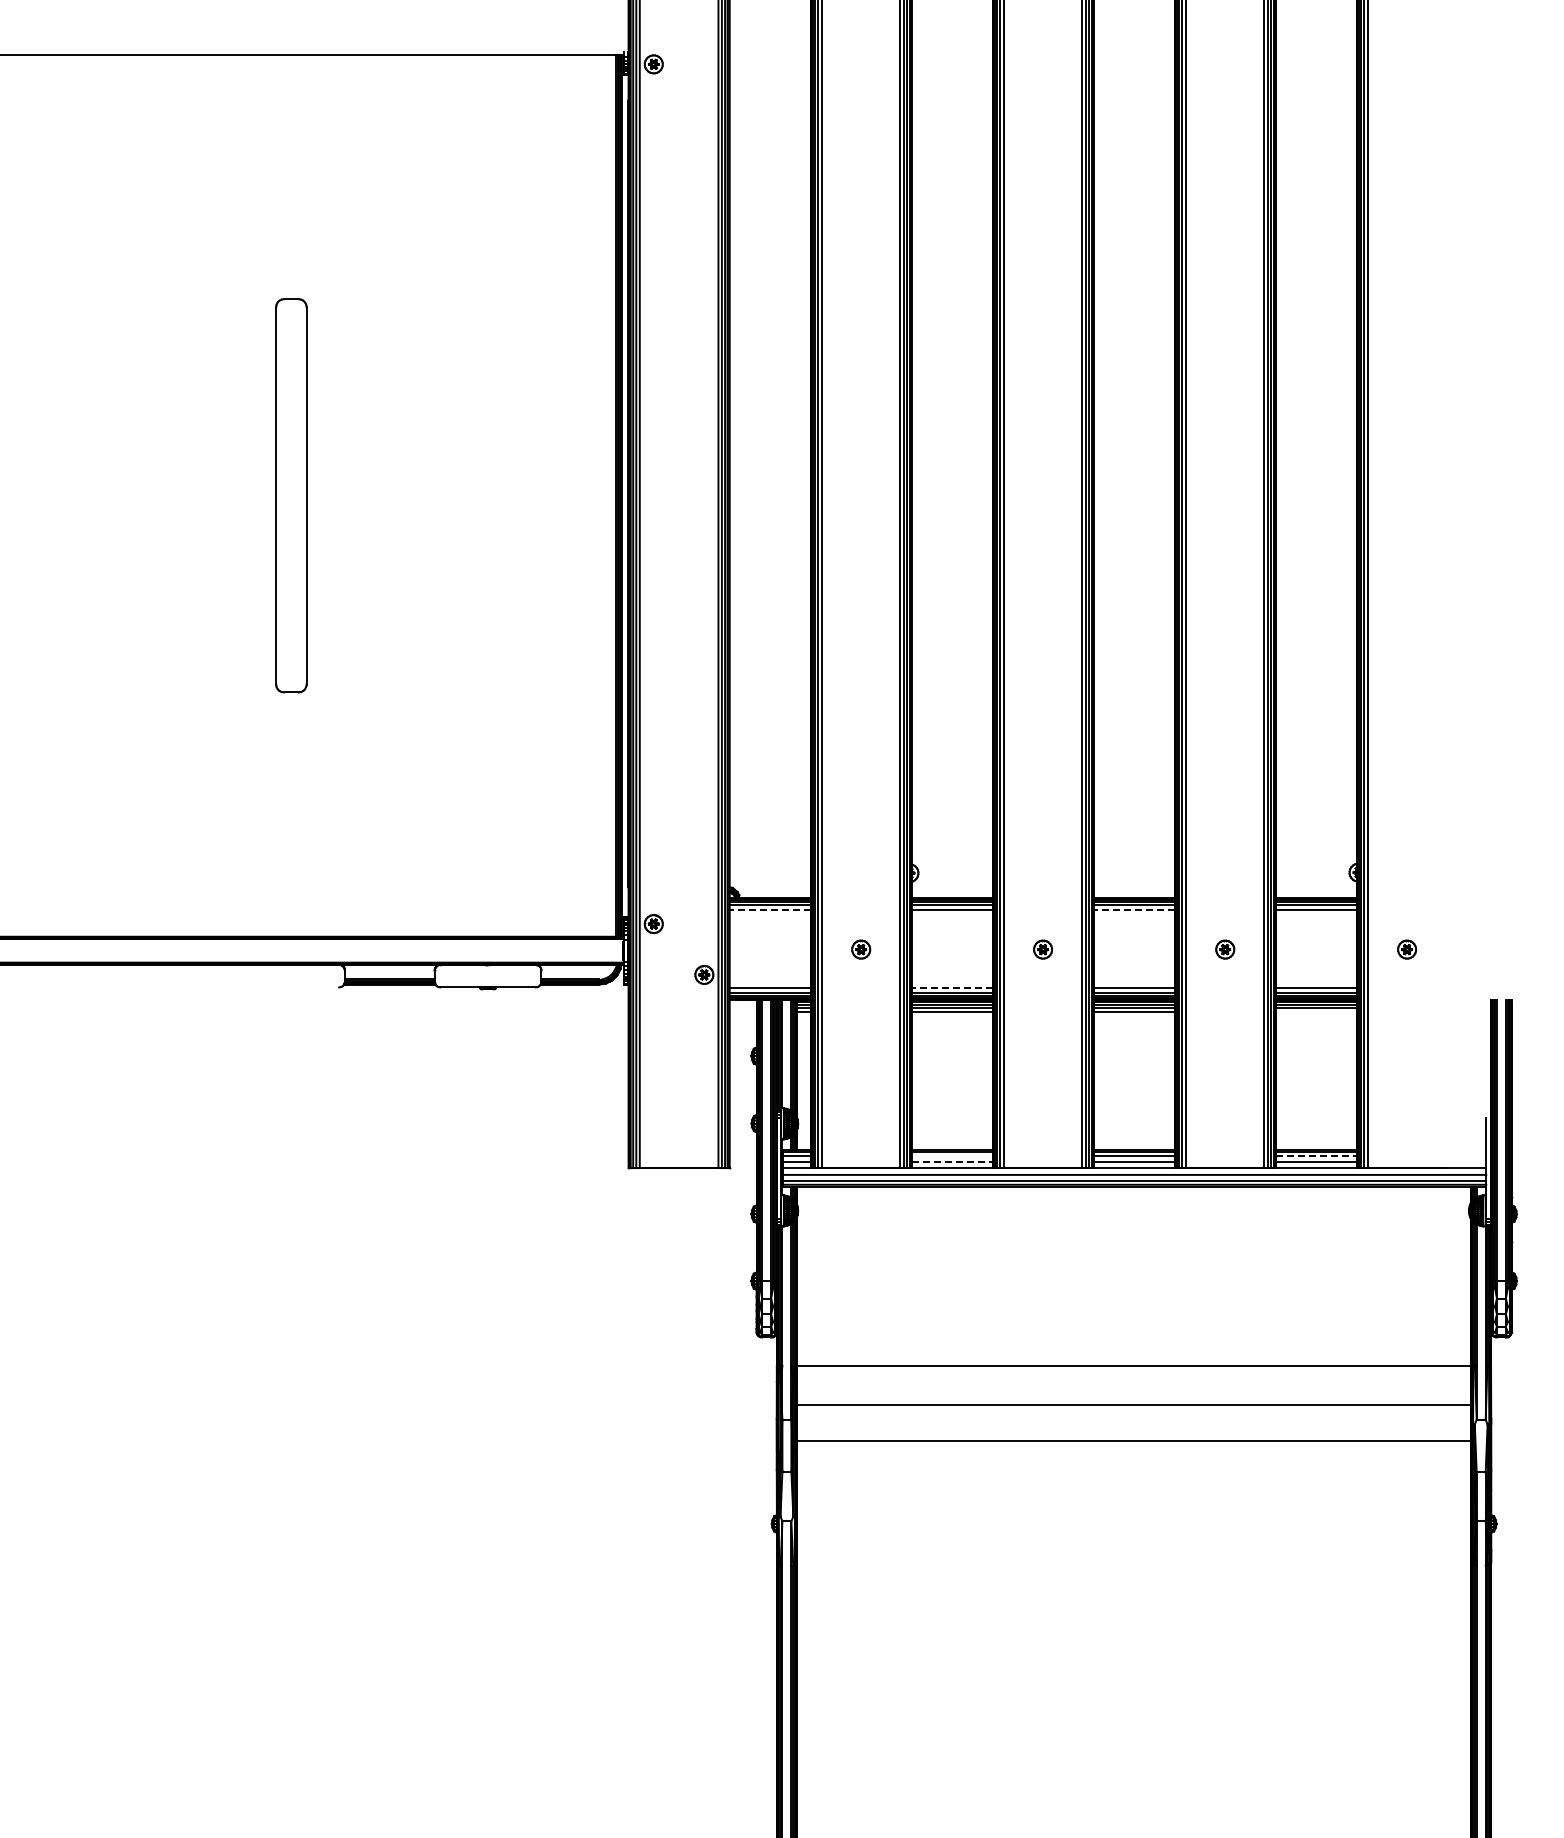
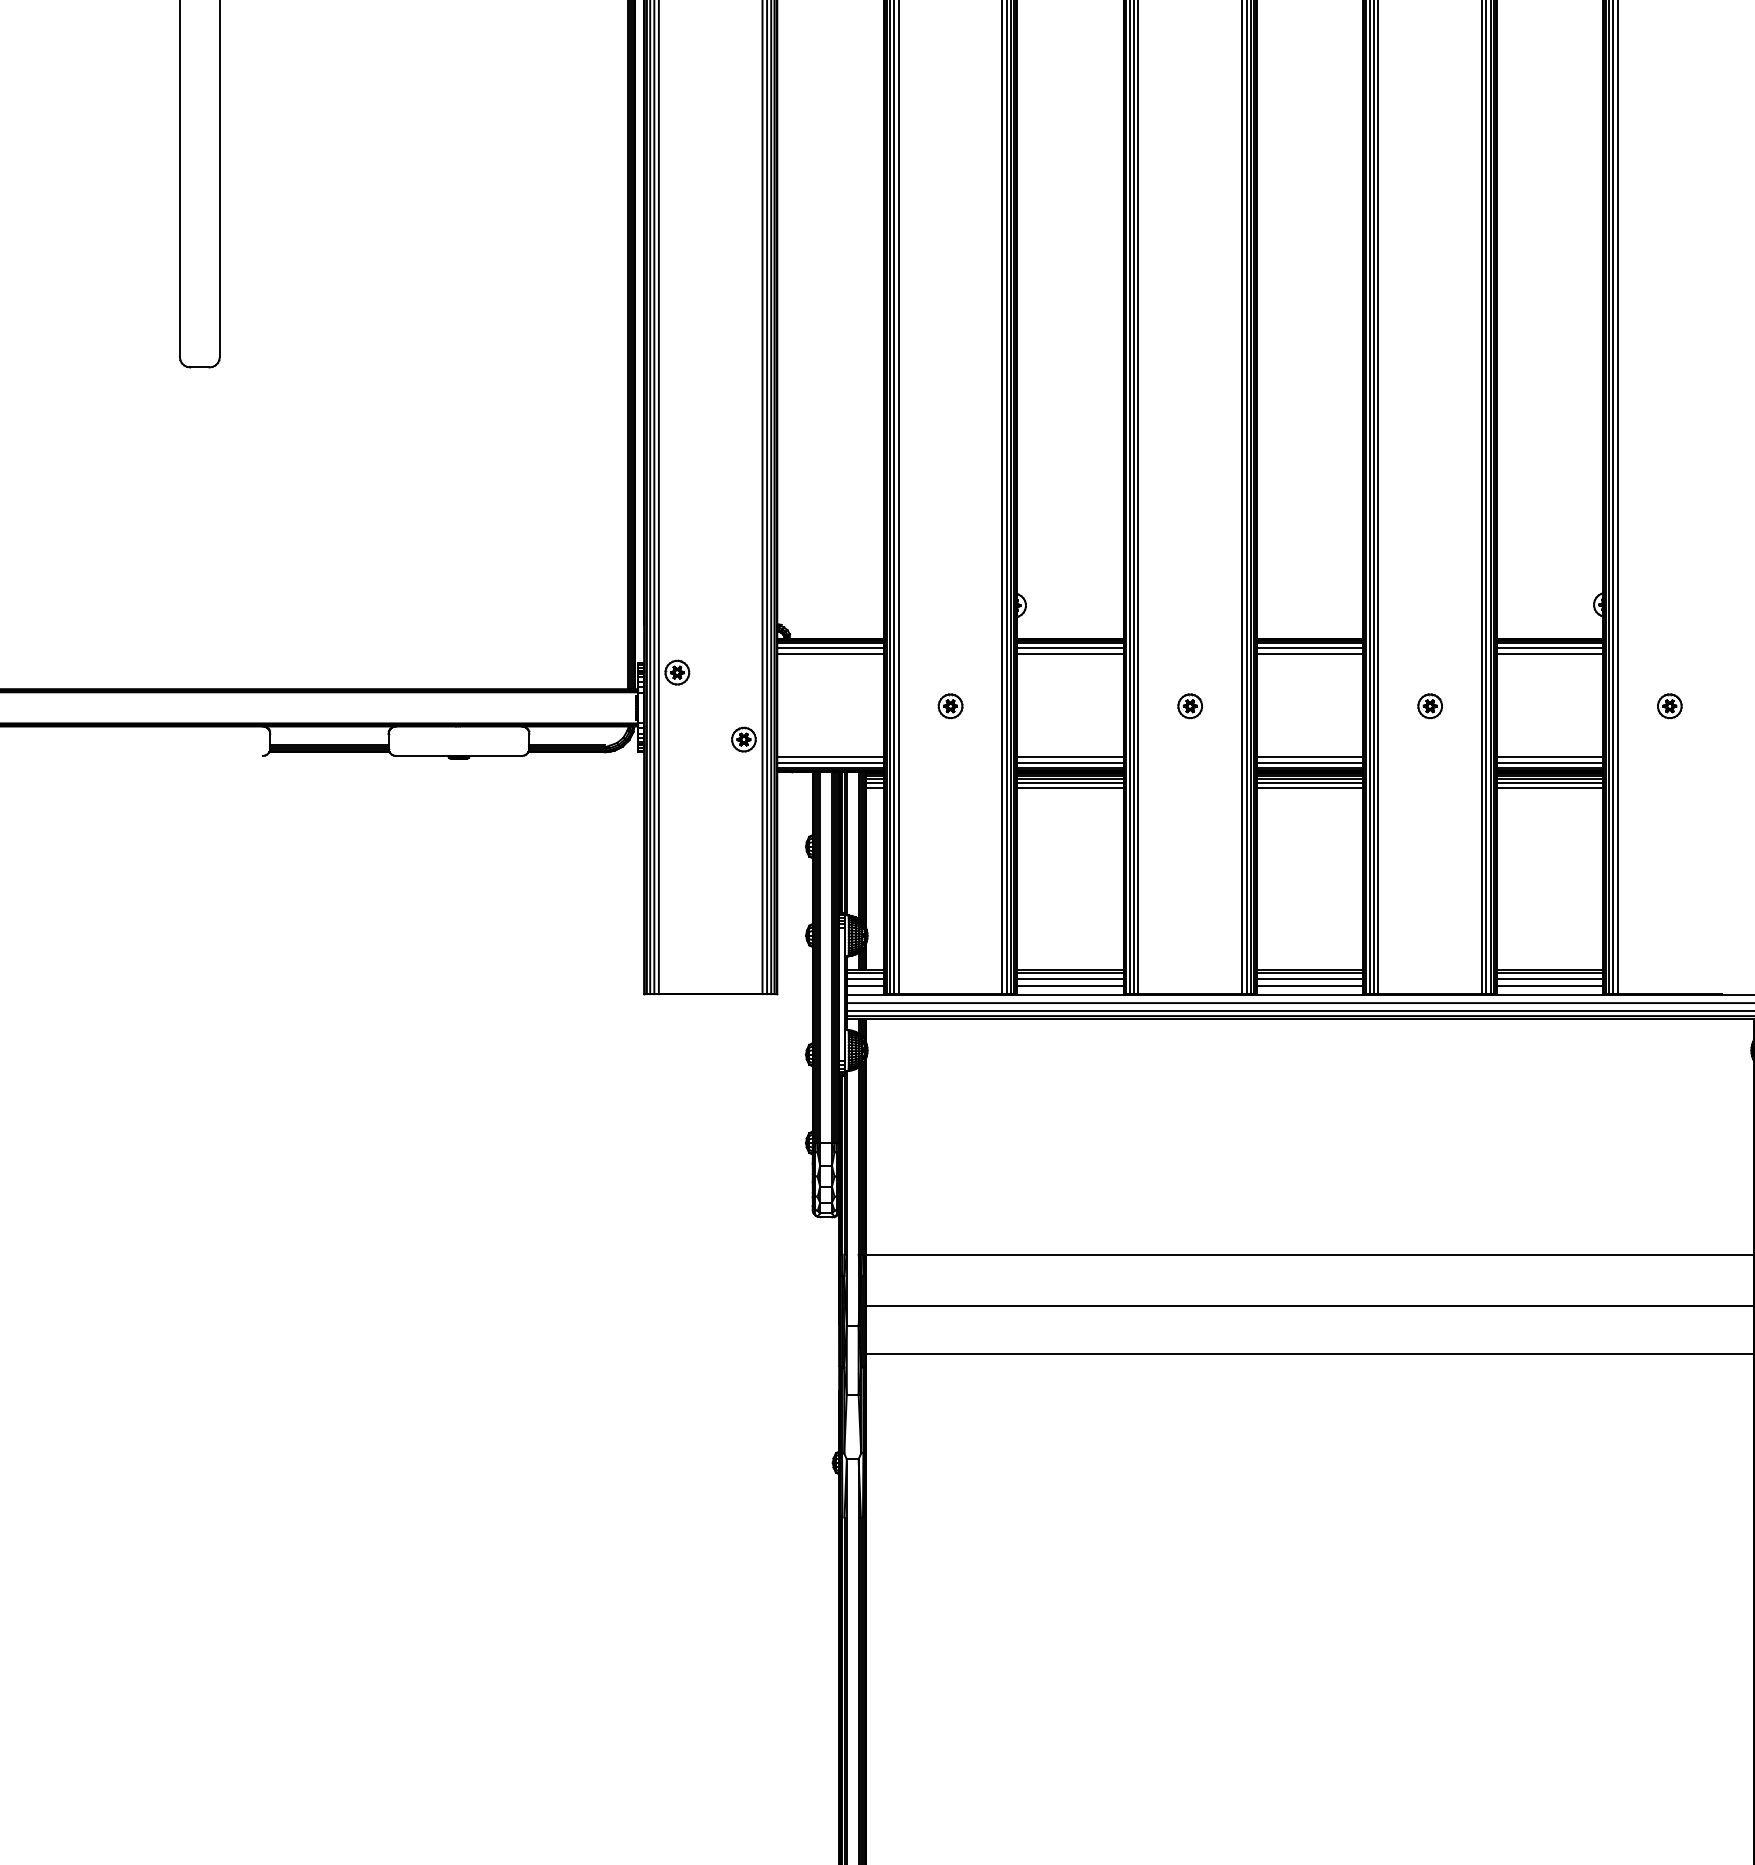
line: (769, 909) -> (829, 653), dashed -> solid
line: (1133, 909) -> (1309, 653), dashed -> solid
line: (951, 988) -> (1069, 757), dashed -> solid
line: (1315, 1011) -> (1549, 787), added
line: (951, 1156) -> (1069, 978), added
line: (1316, 1156) -> (1550, 978), dashed -> solid
line: (952, 1162) -> (1070, 986), dashed -> solid

